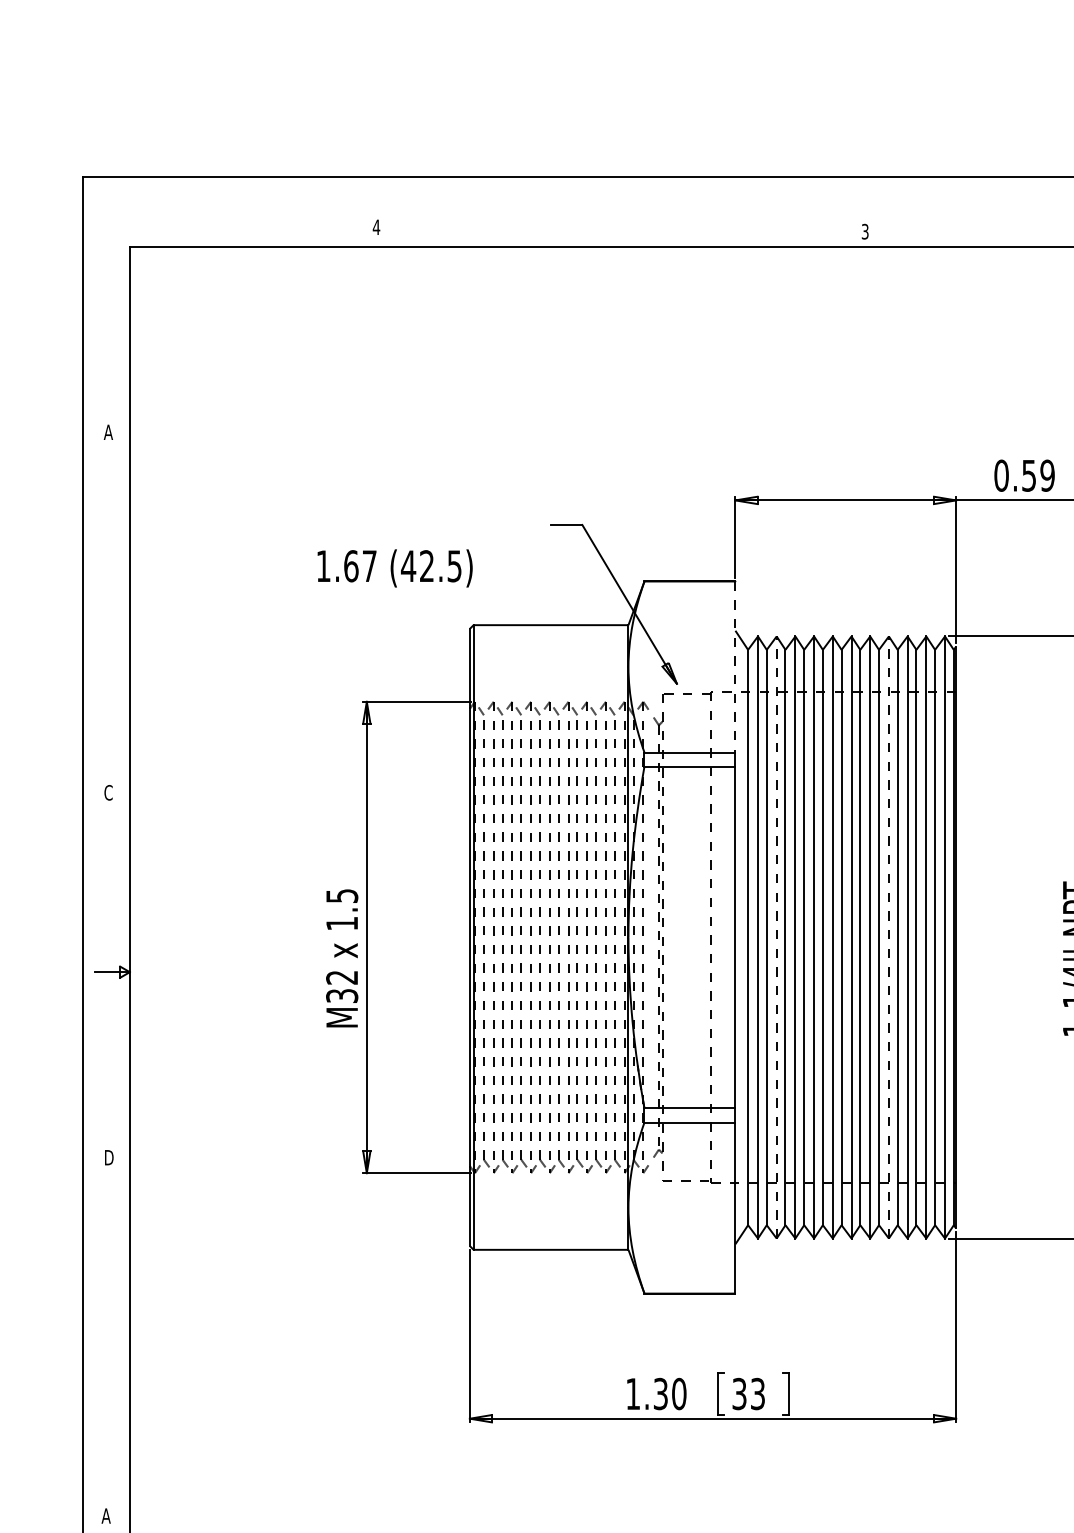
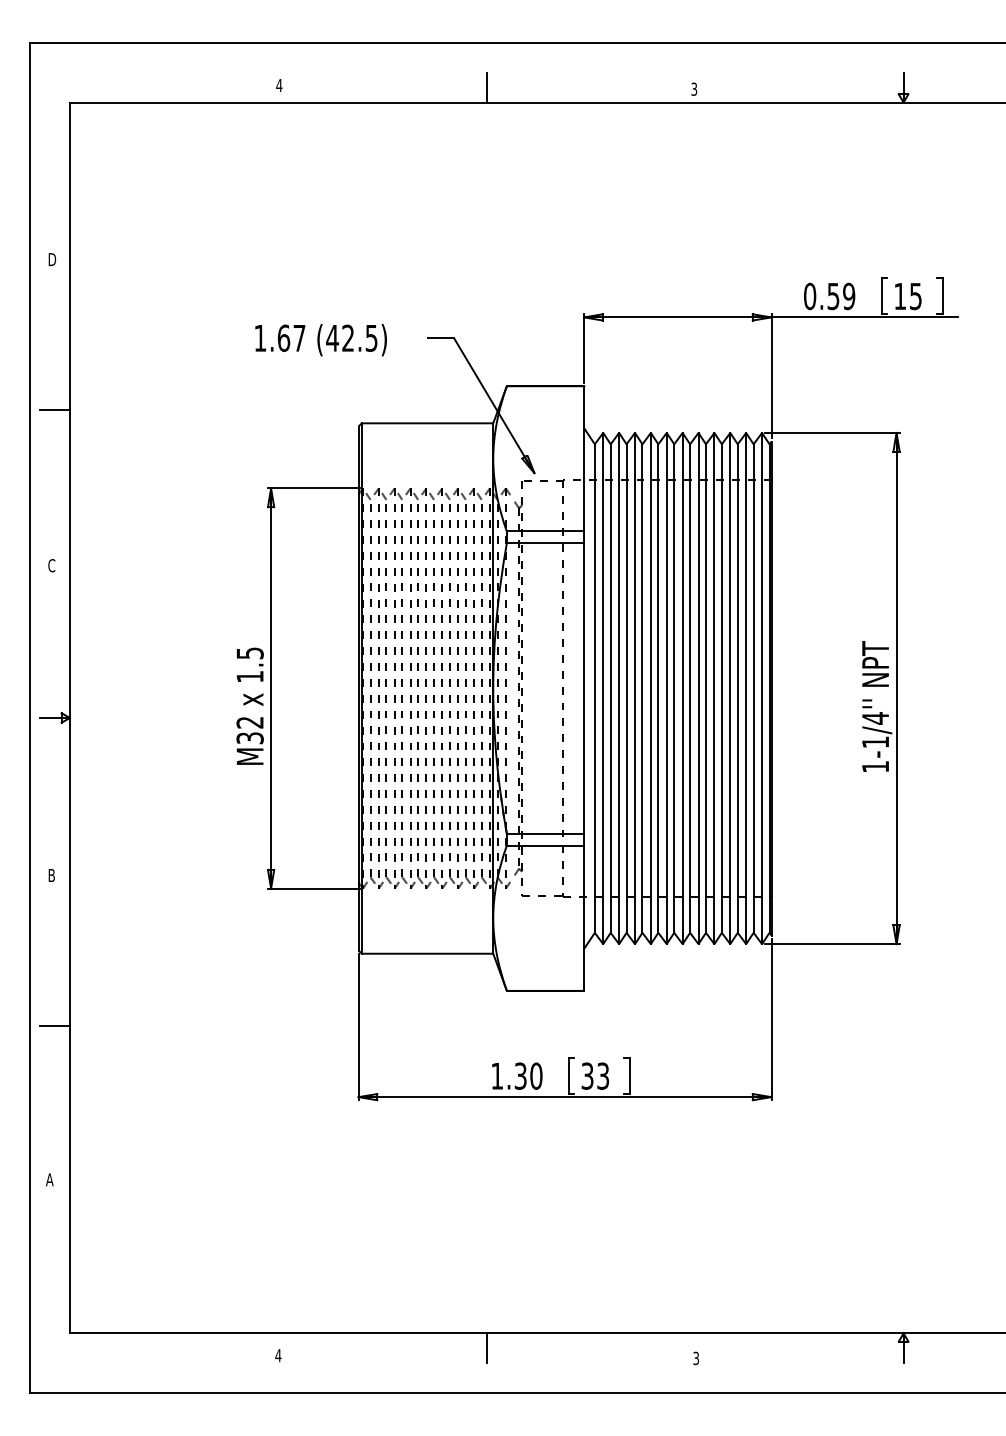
line: (620, 229) -> (486, 87), added
text: (108, 432) -> (51, 259), A -> D
text: (394, 568) -> (320, 340), moved
line: (111, 610) -> (54, 410), added
line: (735, 666) -> (584, 458), dashed -> solid
line: (777, 937) -> (619, 688), dashed -> solid
line: (889, 937) -> (714, 688), dashed -> solid
text: (110, 1157) -> (53, 875), D -> B
line: (111, 1334) -> (54, 1025), added

